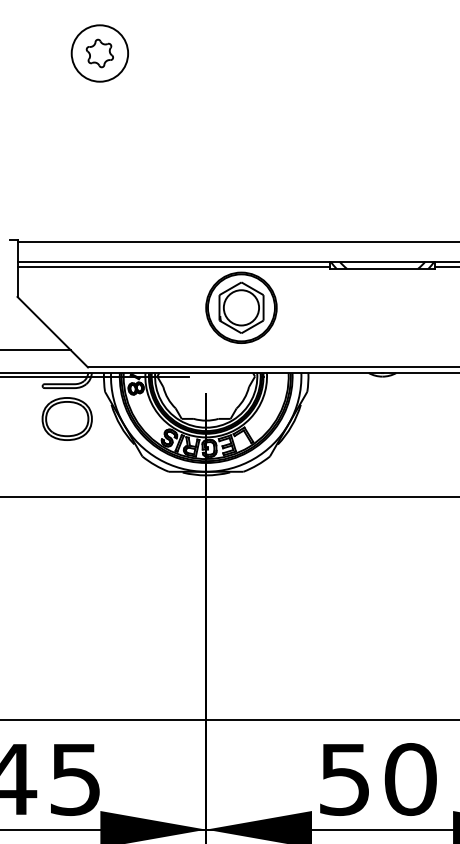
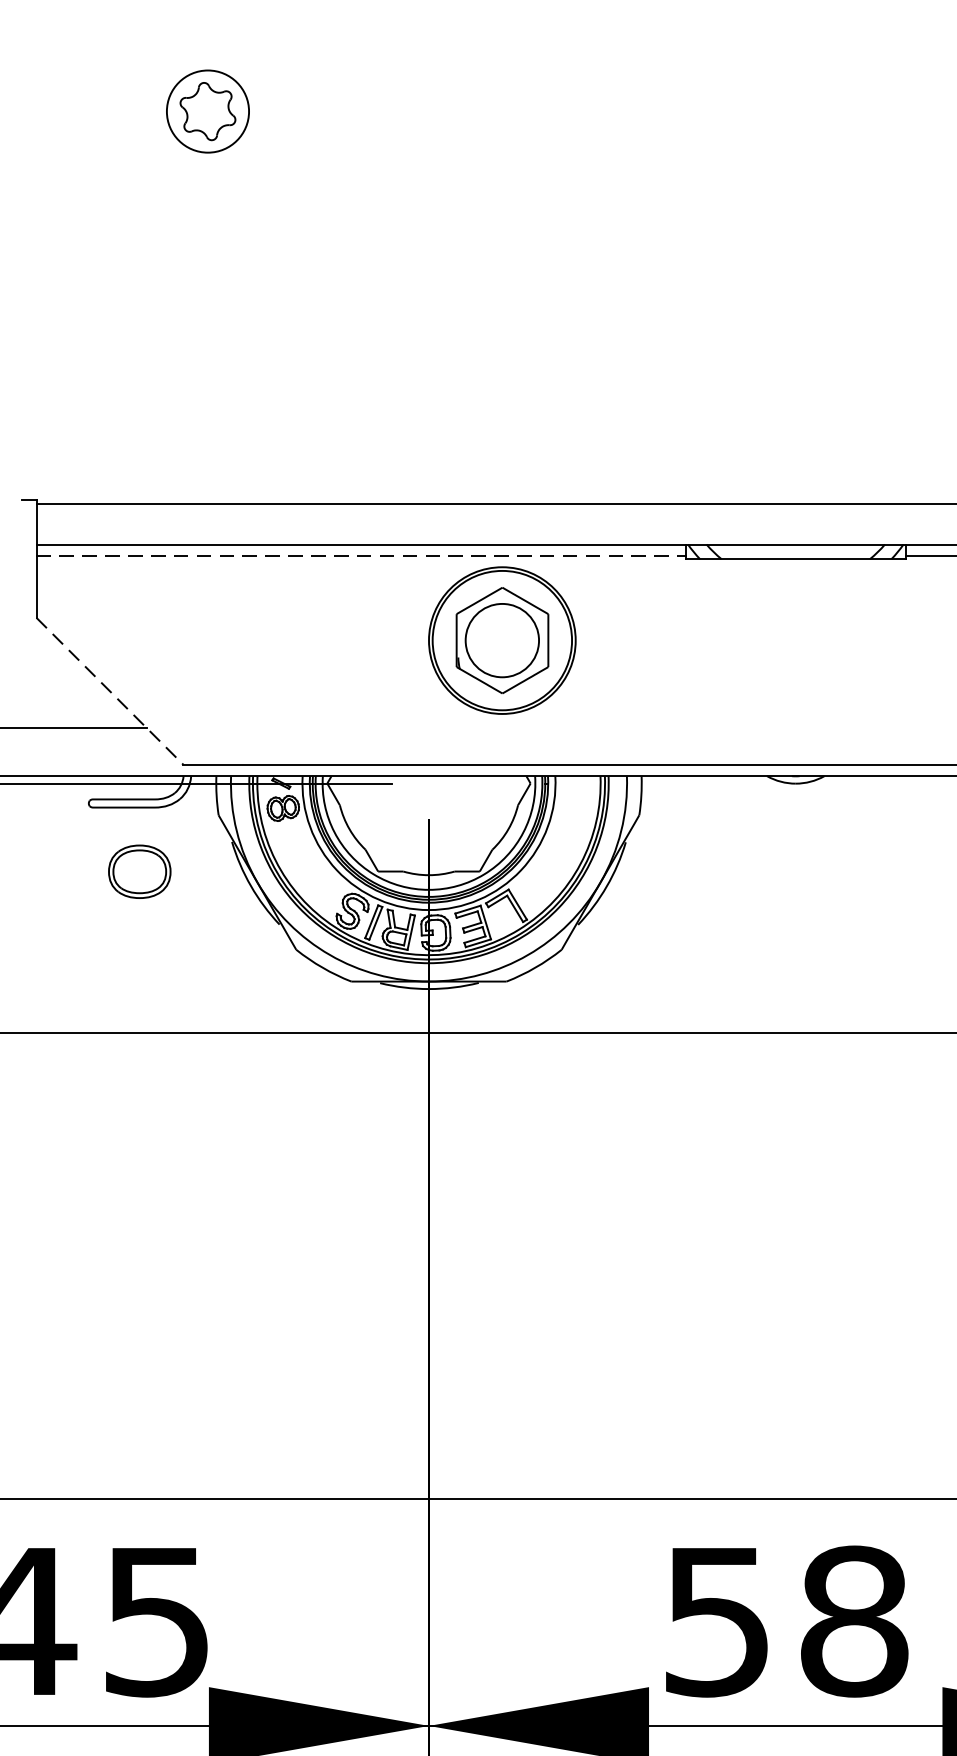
circle: (99, 53) -> (207, 111), size x0.7
line: (174, 266) -> (363, 554), solid -> dashed
line: (52, 332) -> (109, 691), solid -> dashed
part: (66, 418) -> (138, 870), size x0.6
text: (410, 779) -> (853, 1621), 50 -> 58

